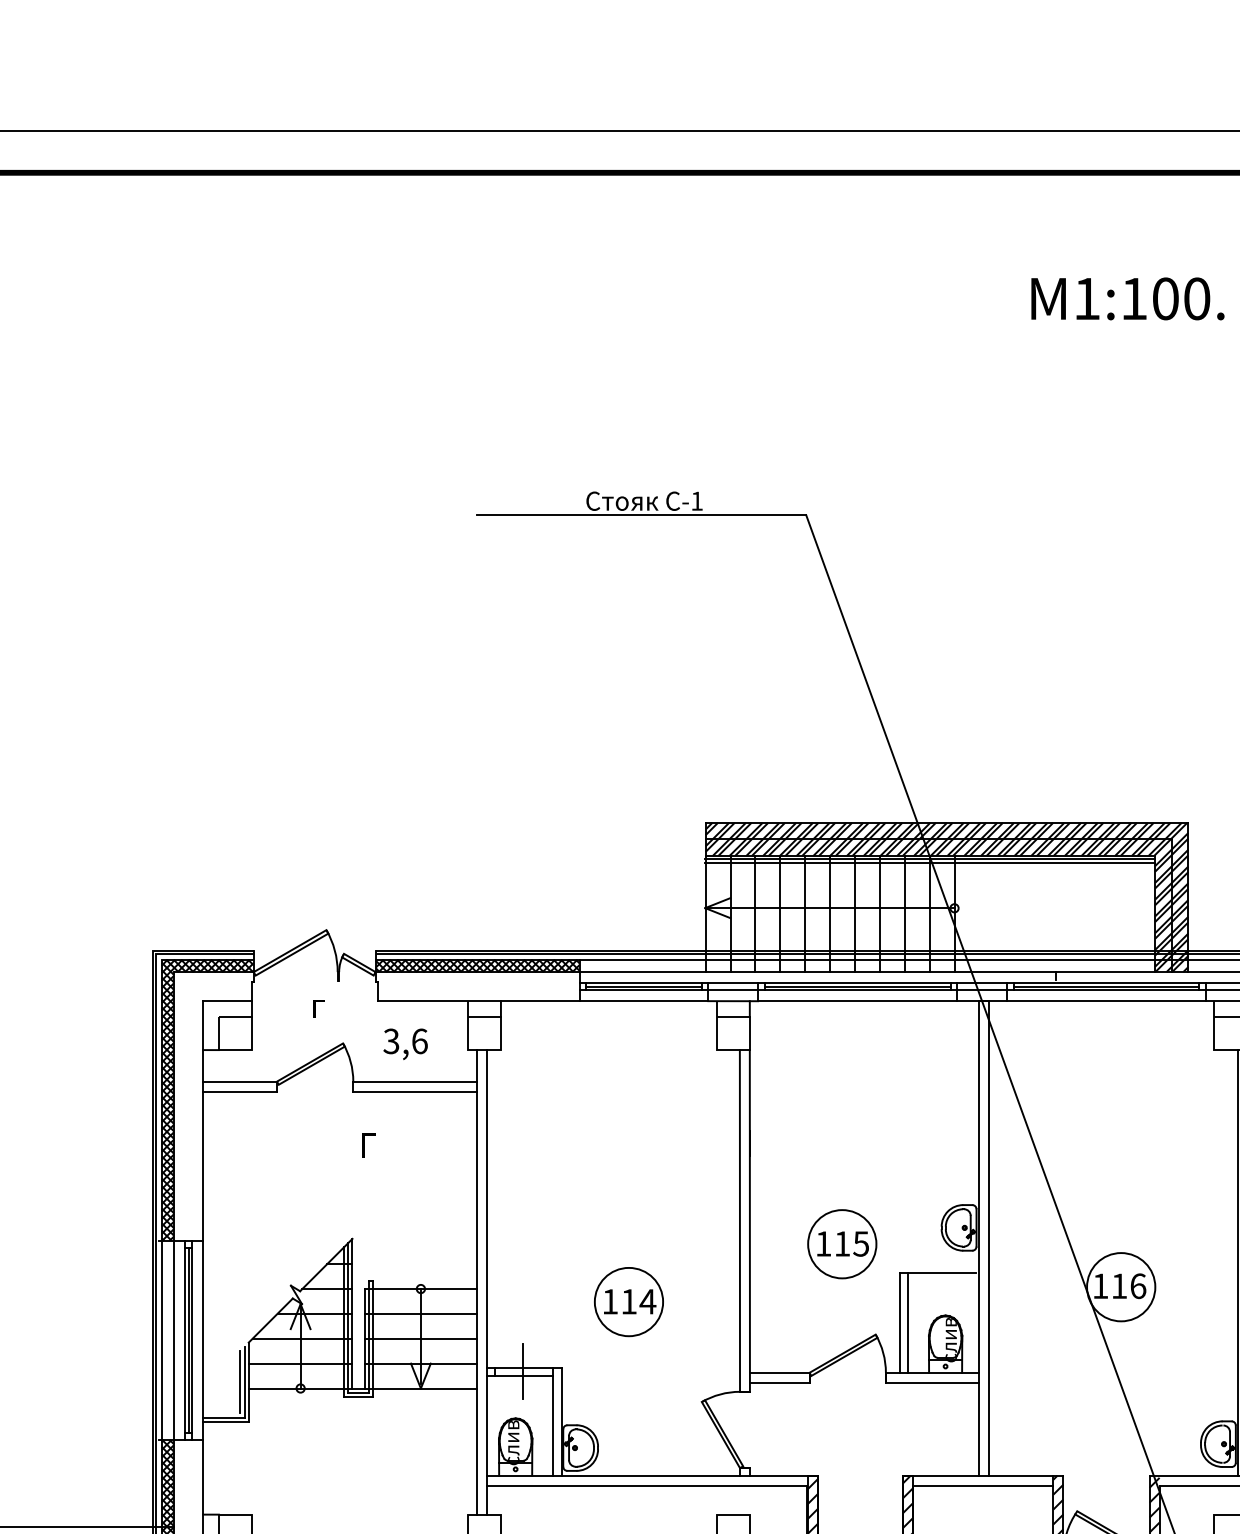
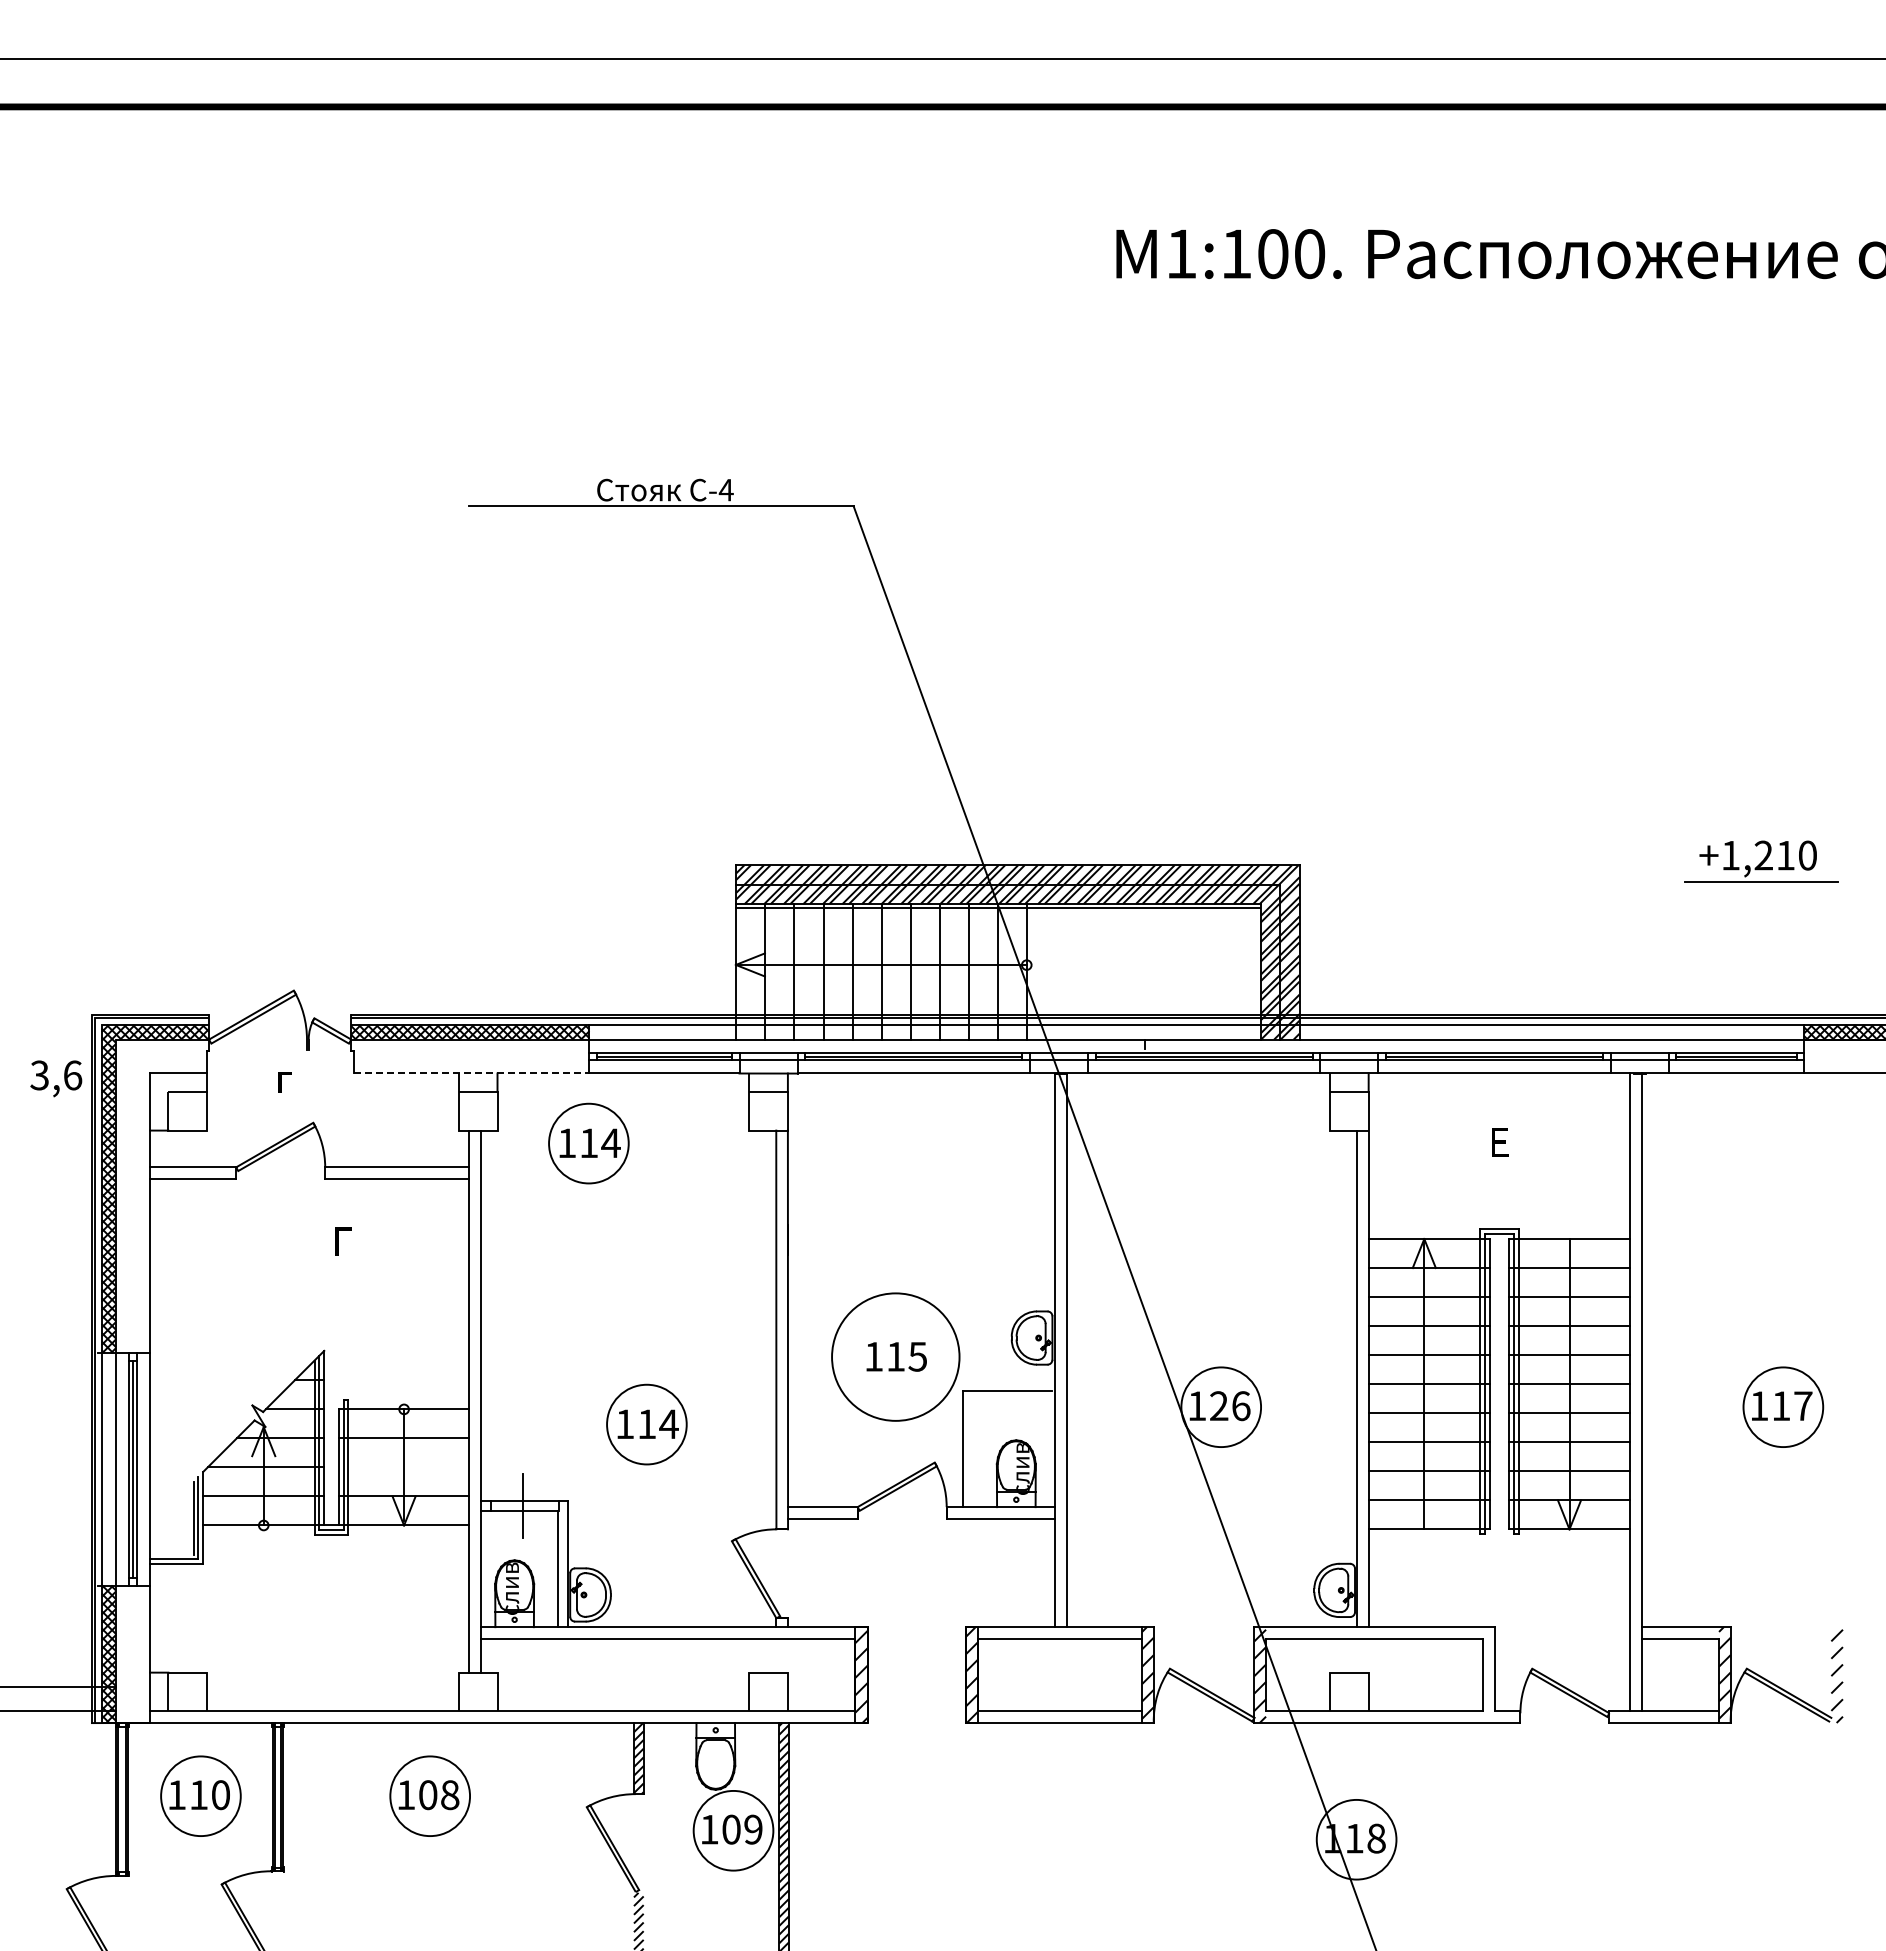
text: (696, 501) -> (725, 490), -1 -> -4
line: (929, 863) -> (997, 912), removed
line: (478, 1001) -> (471, 1073), solid -> dashed
text: (405, 1044) -> (56, 1078), moved
part: (578, 1061) -> (588, 1143), added
circle: (842, 1243) -> (895, 1356), size x1.6
text: (1119, 1285) -> (1219, 1405), 116 -> 126
line: (908, 1322) -> (972, 1448), removed
line: (420, 1338) -> (403, 1467), removed

